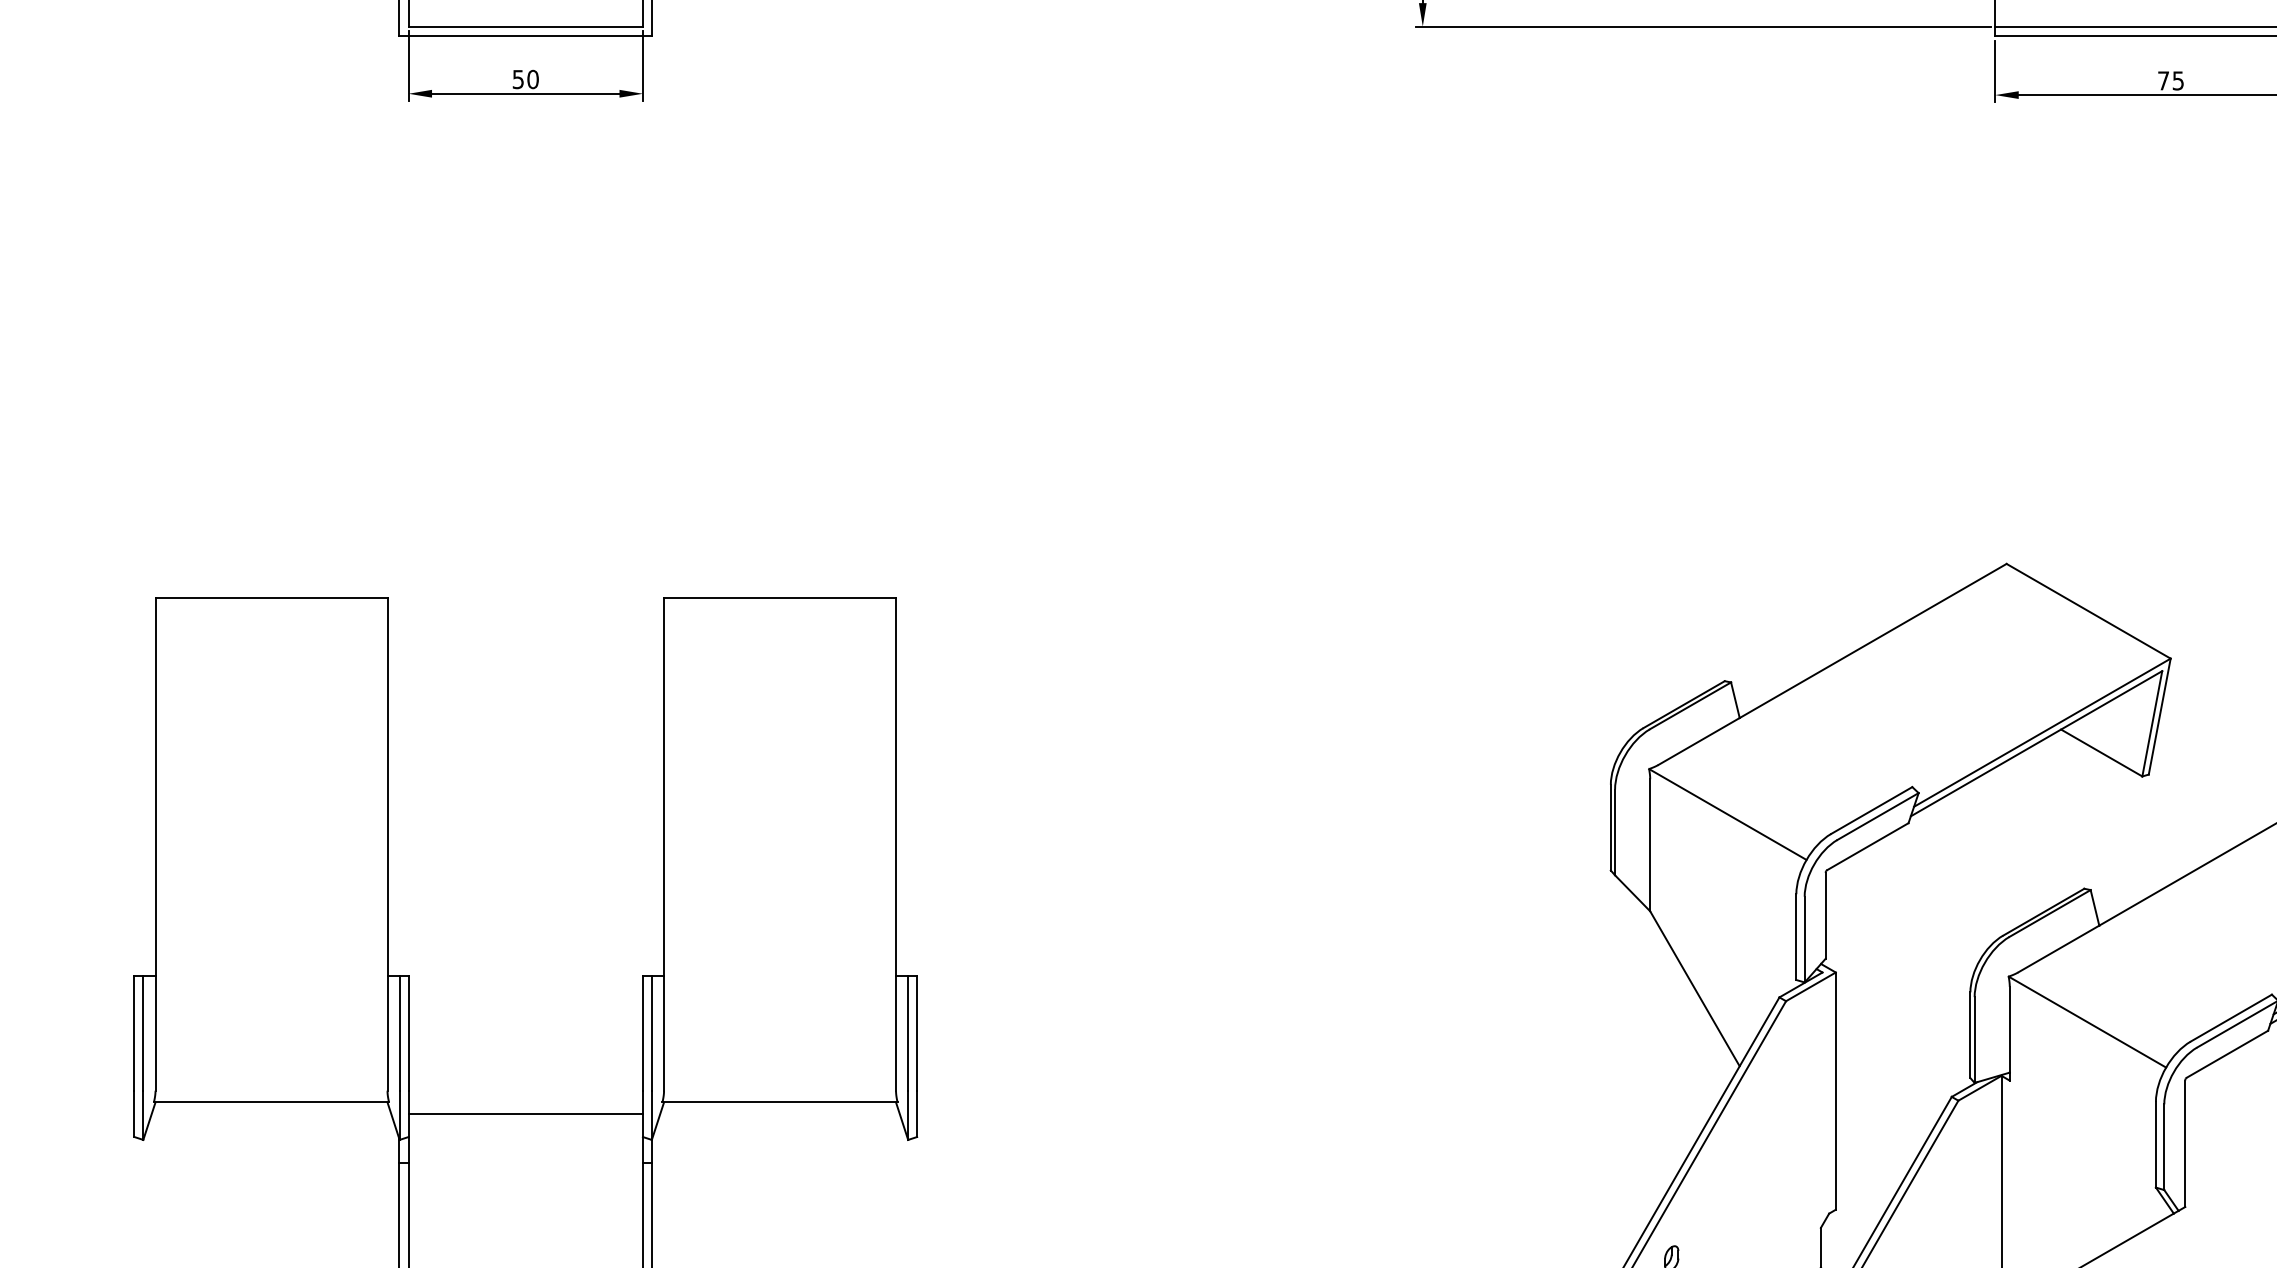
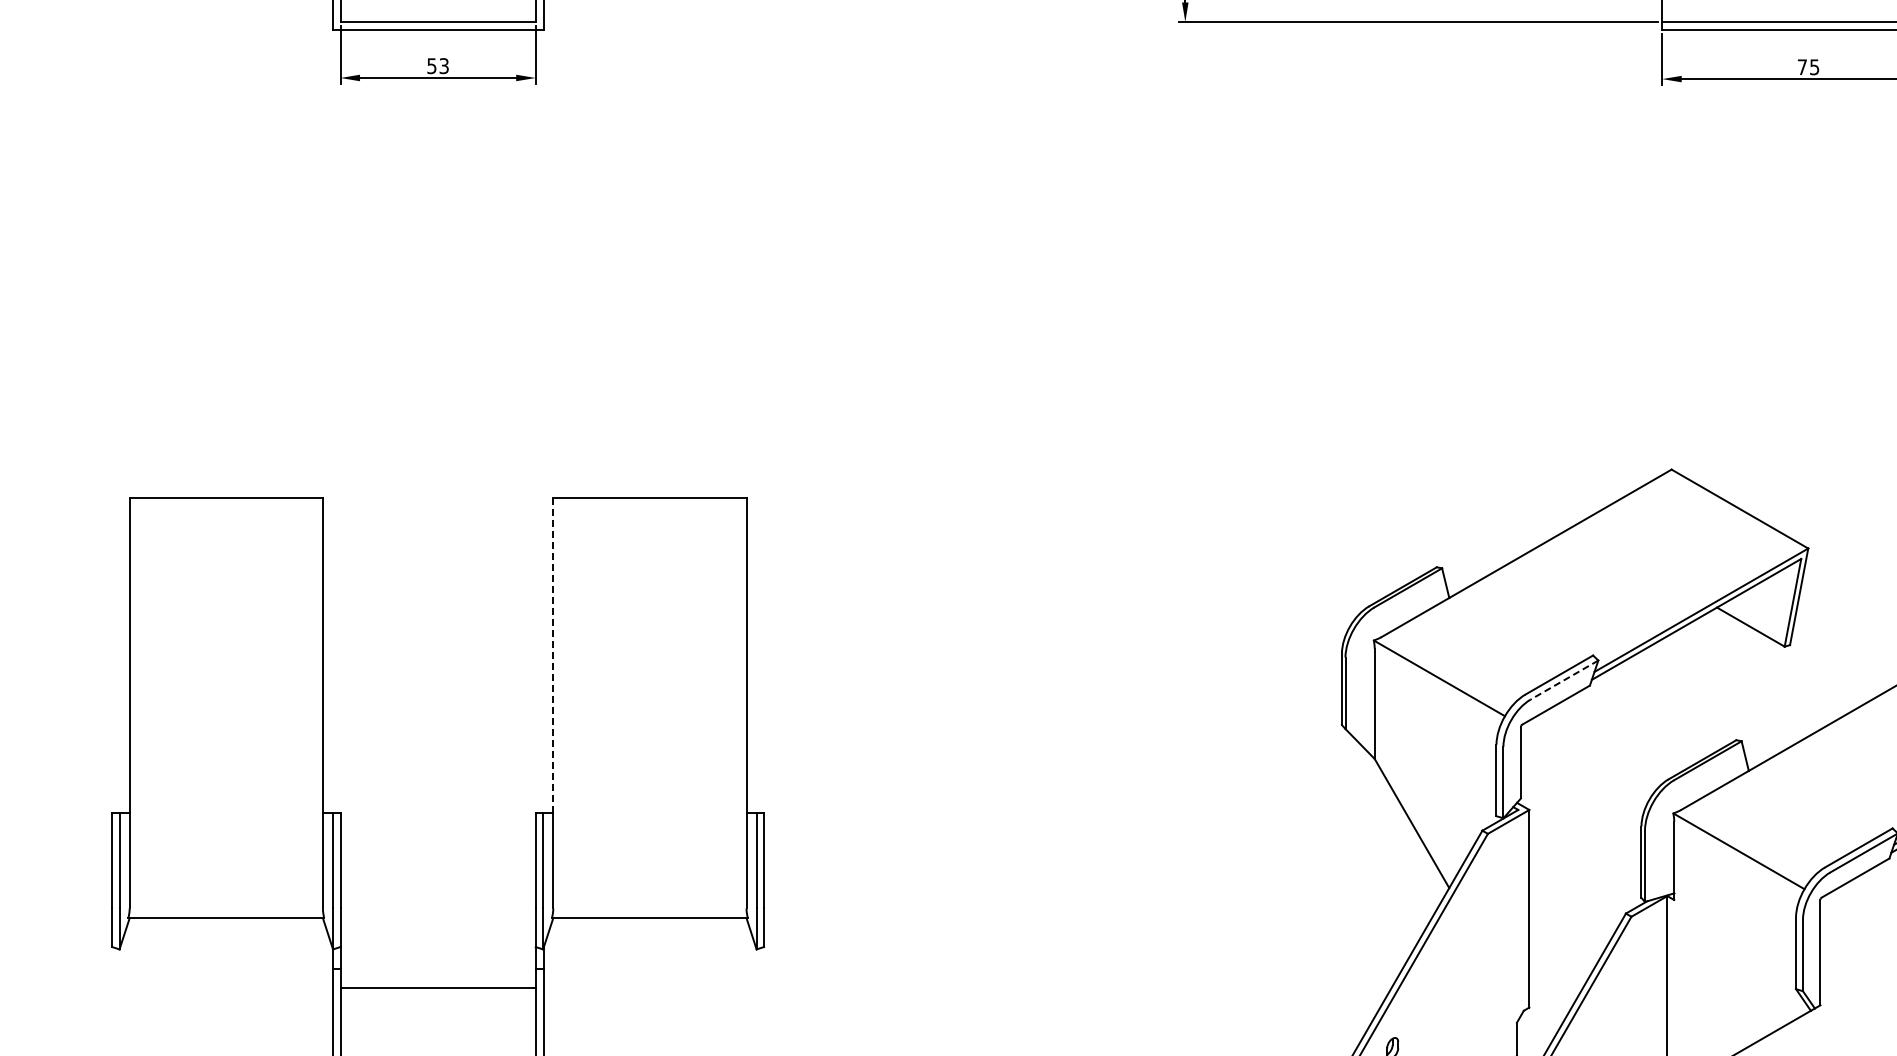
text: (532, 79) -> (443, 66), 50 -> 53
line: (664, 787) -> (553, 655), solid -> dashed
line: (1878, 817) -> (1564, 680), solid -> dashed
line: (525, 1113) -> (437, 987), moved

